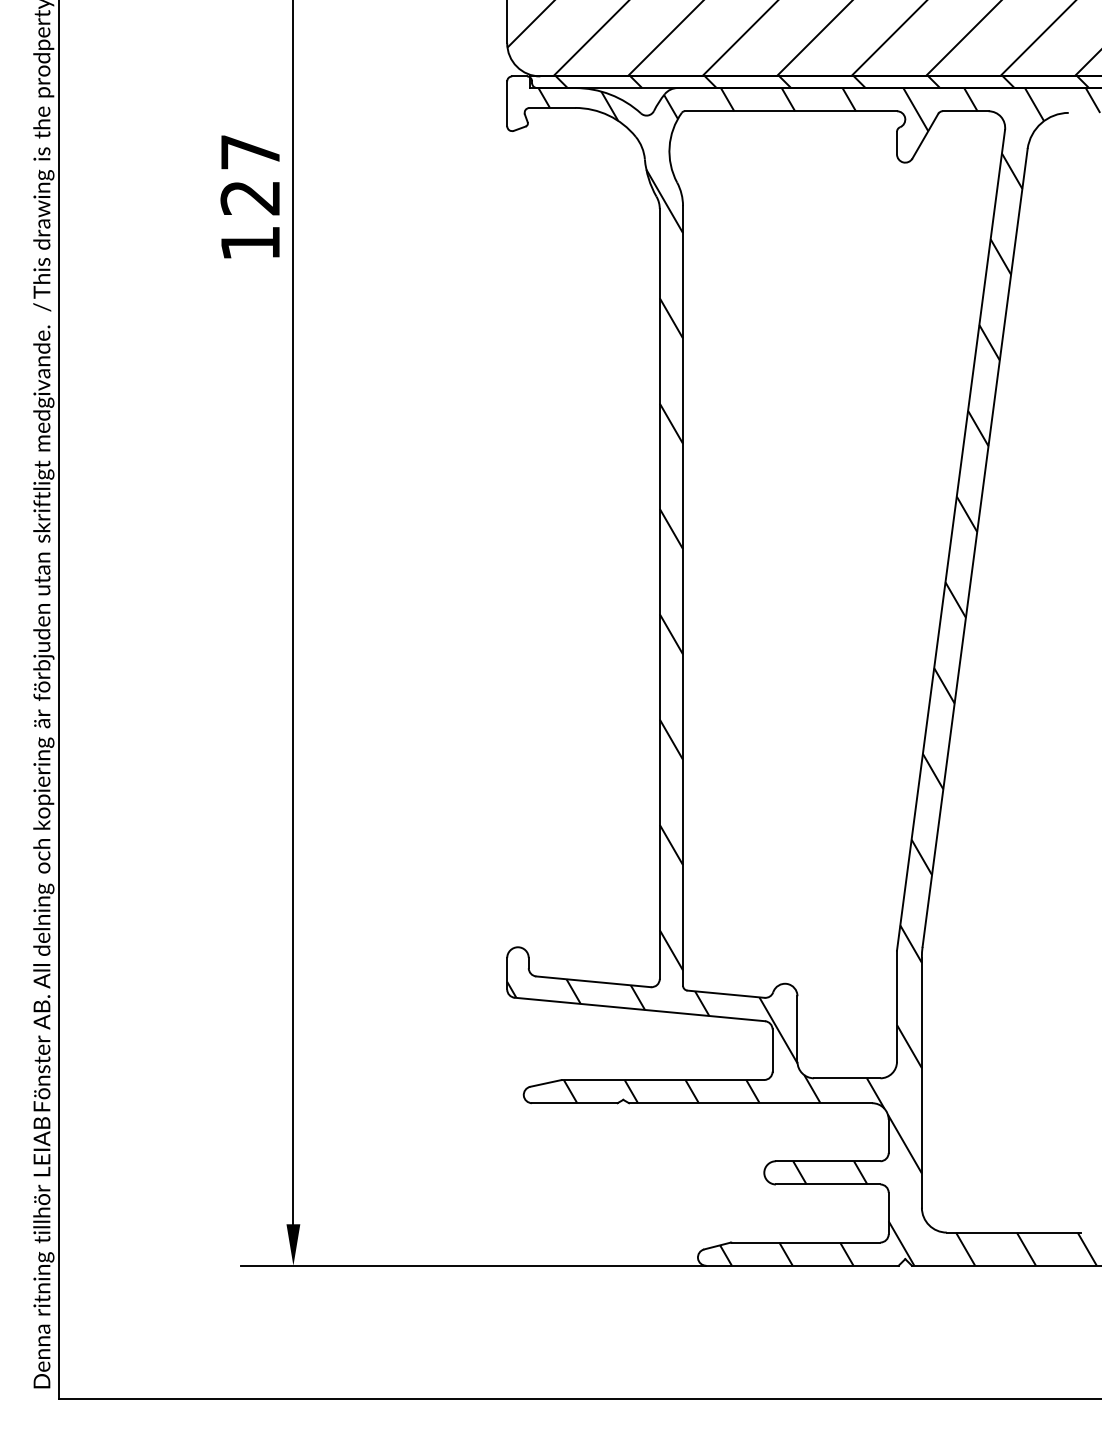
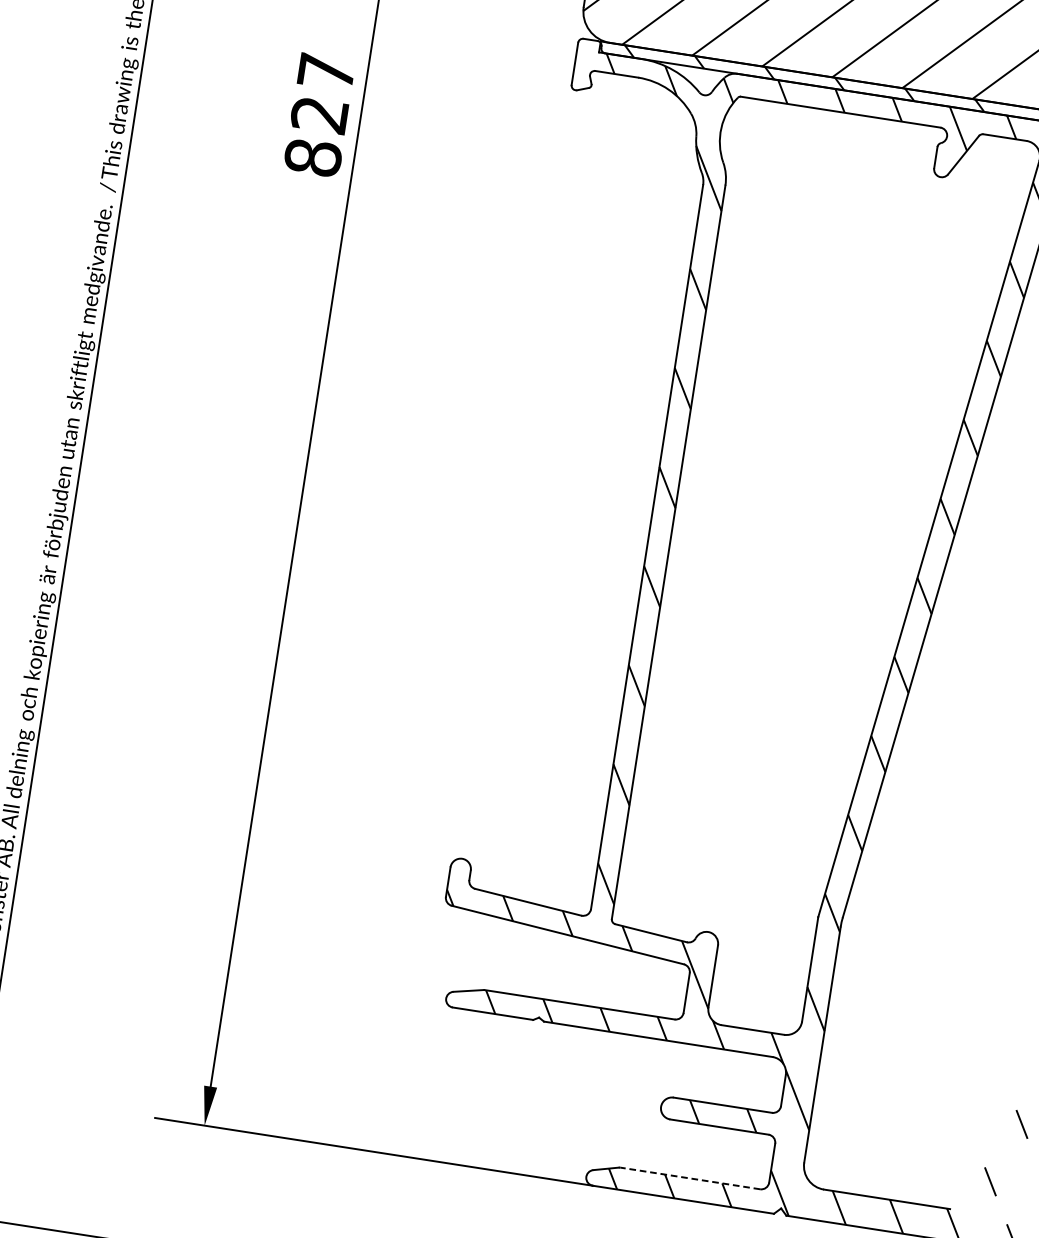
text: (250, 243) -> (313, 157), 127 -> 827
line: (805, 1242) -> (689, 1178), solid -> dashed

